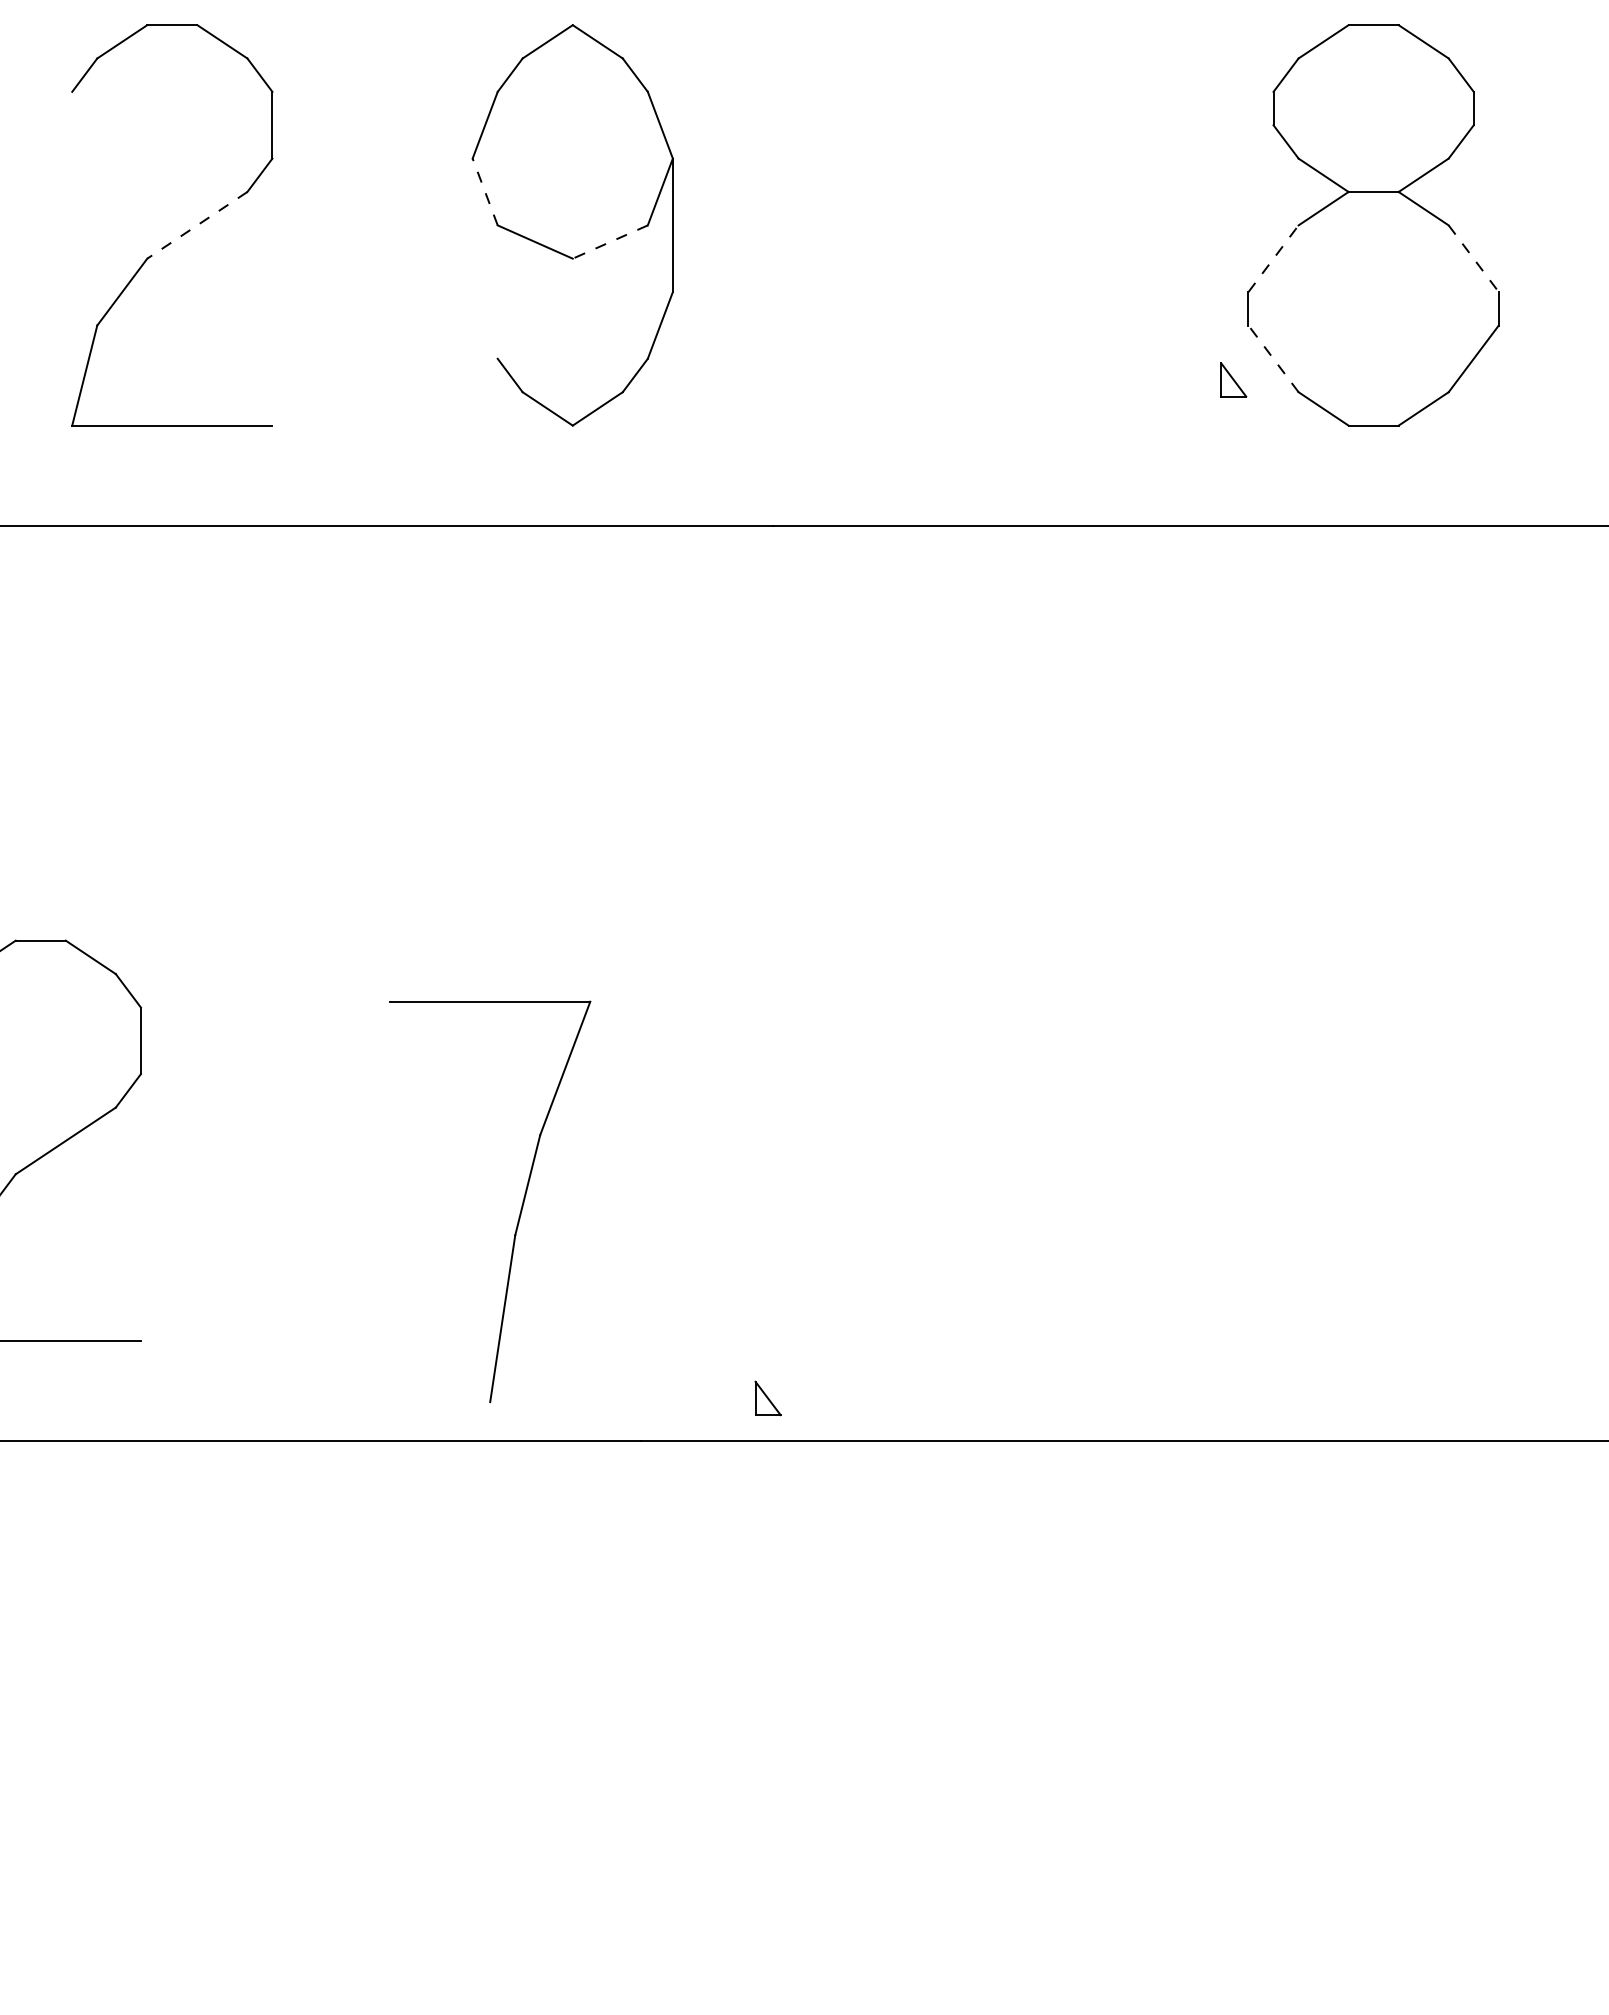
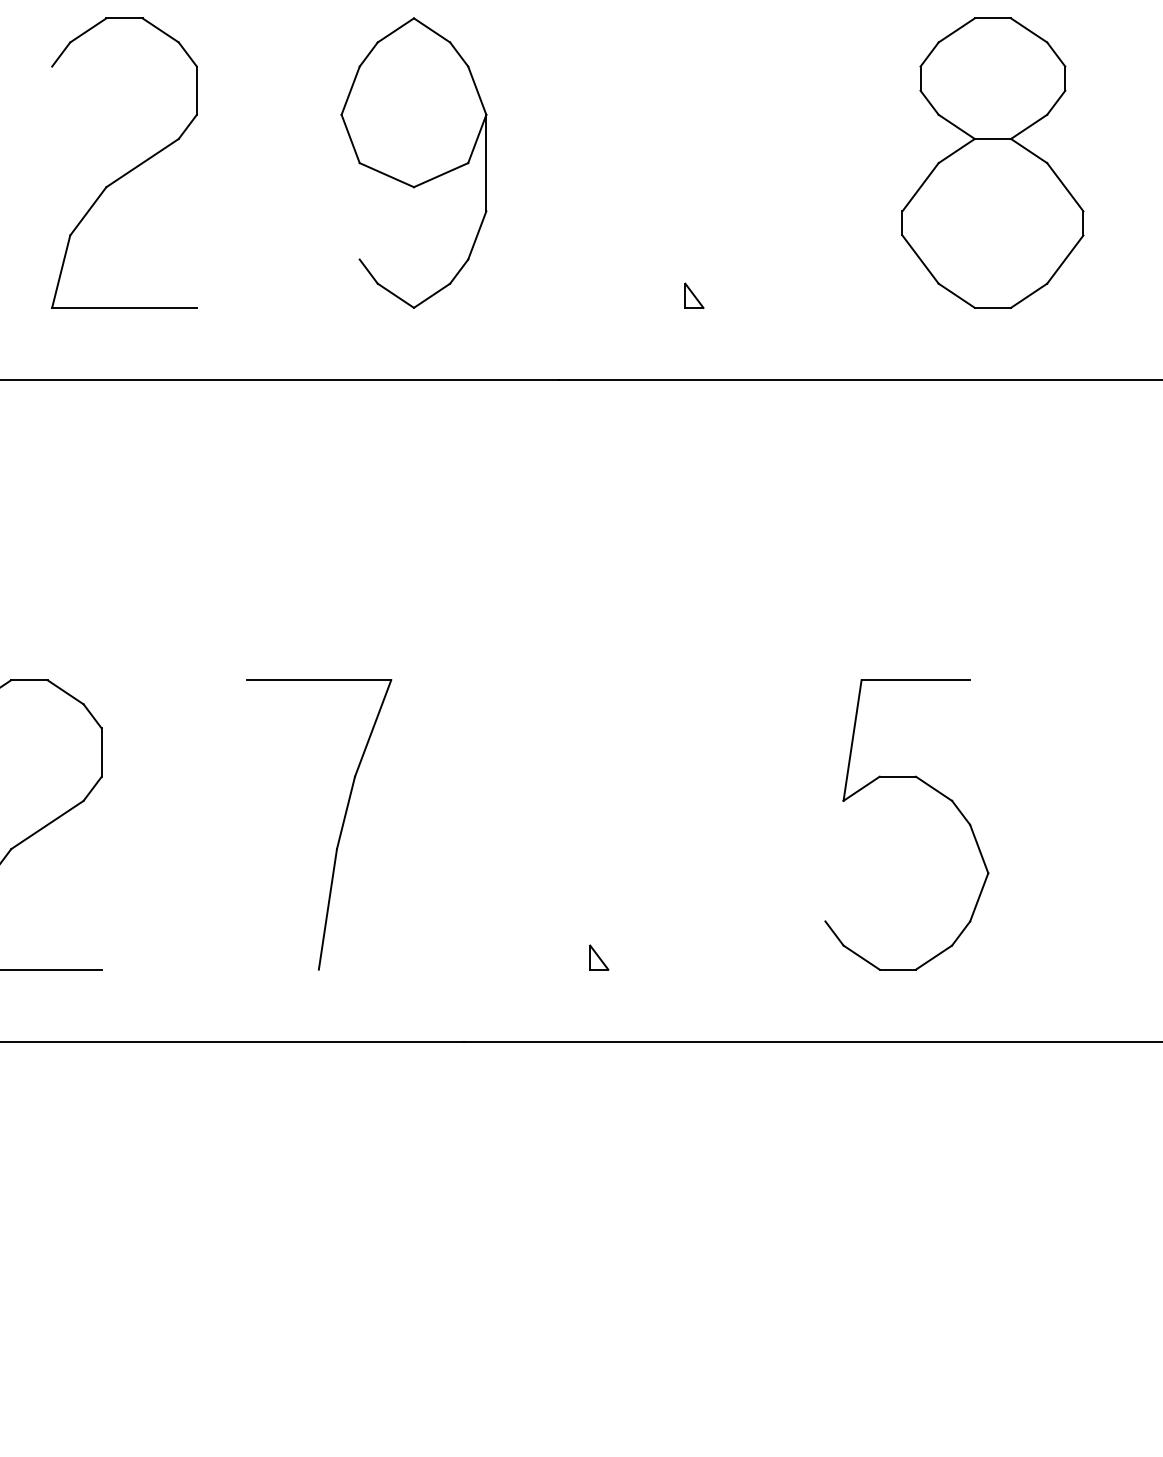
line: (485, 191) -> (350, 138), dashed -> solid
line: (196, 225) -> (141, 163), dashed -> solid
line: (609, 242) -> (440, 175), dashed -> solid
line: (1273, 258) -> (920, 187), dashed -> solid
line: (1473, 258) -> (1065, 187), dashed -> solid
line: (1273, 358) -> (920, 259), dashed -> solid
part: (1233, 379) -> (694, 295), moved
part: (1289, 1090) -> (932, 788), added
part: (520, 1209) -> (340, 830), moved
part: (767, 1398) -> (598, 957), moved

